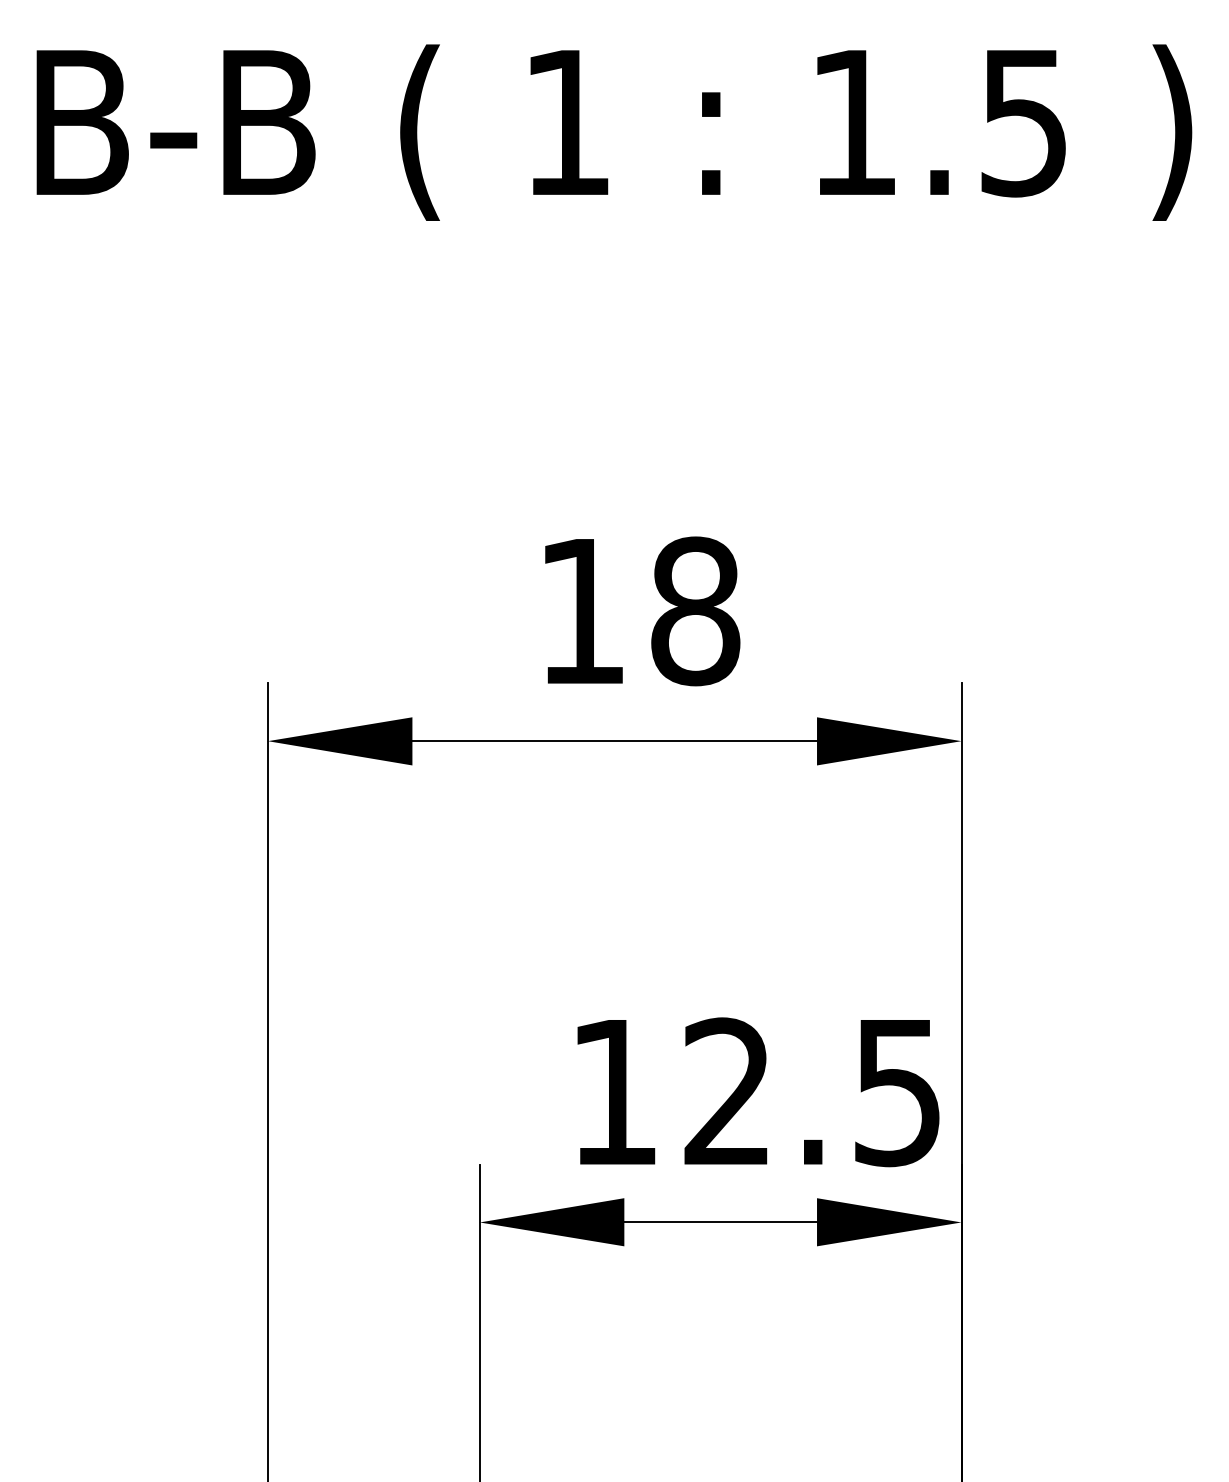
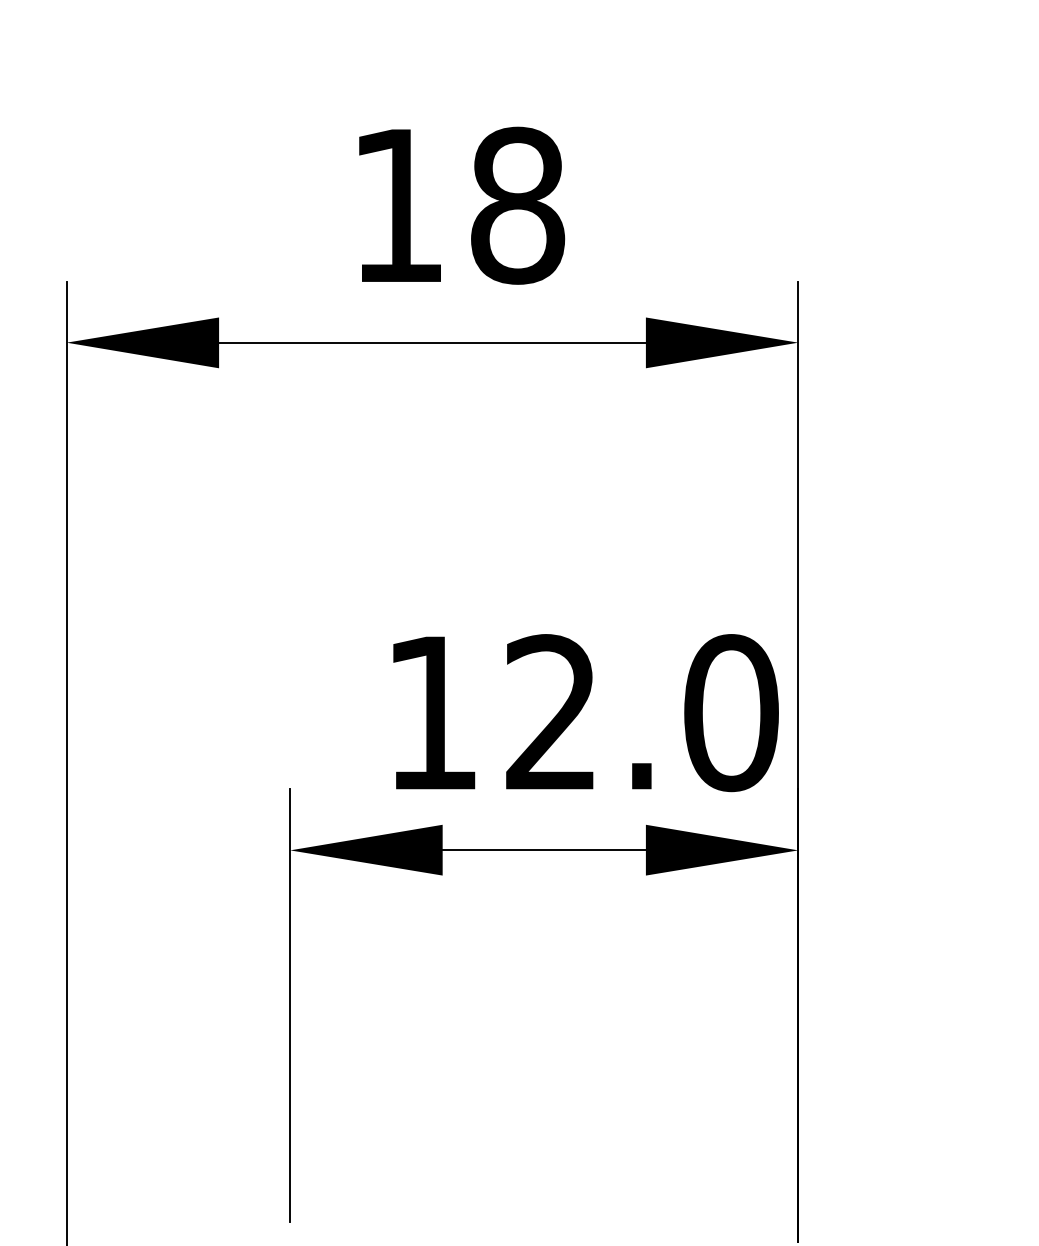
text: (898, 1092) -> (731, 713), 12.5 -> 12.0

